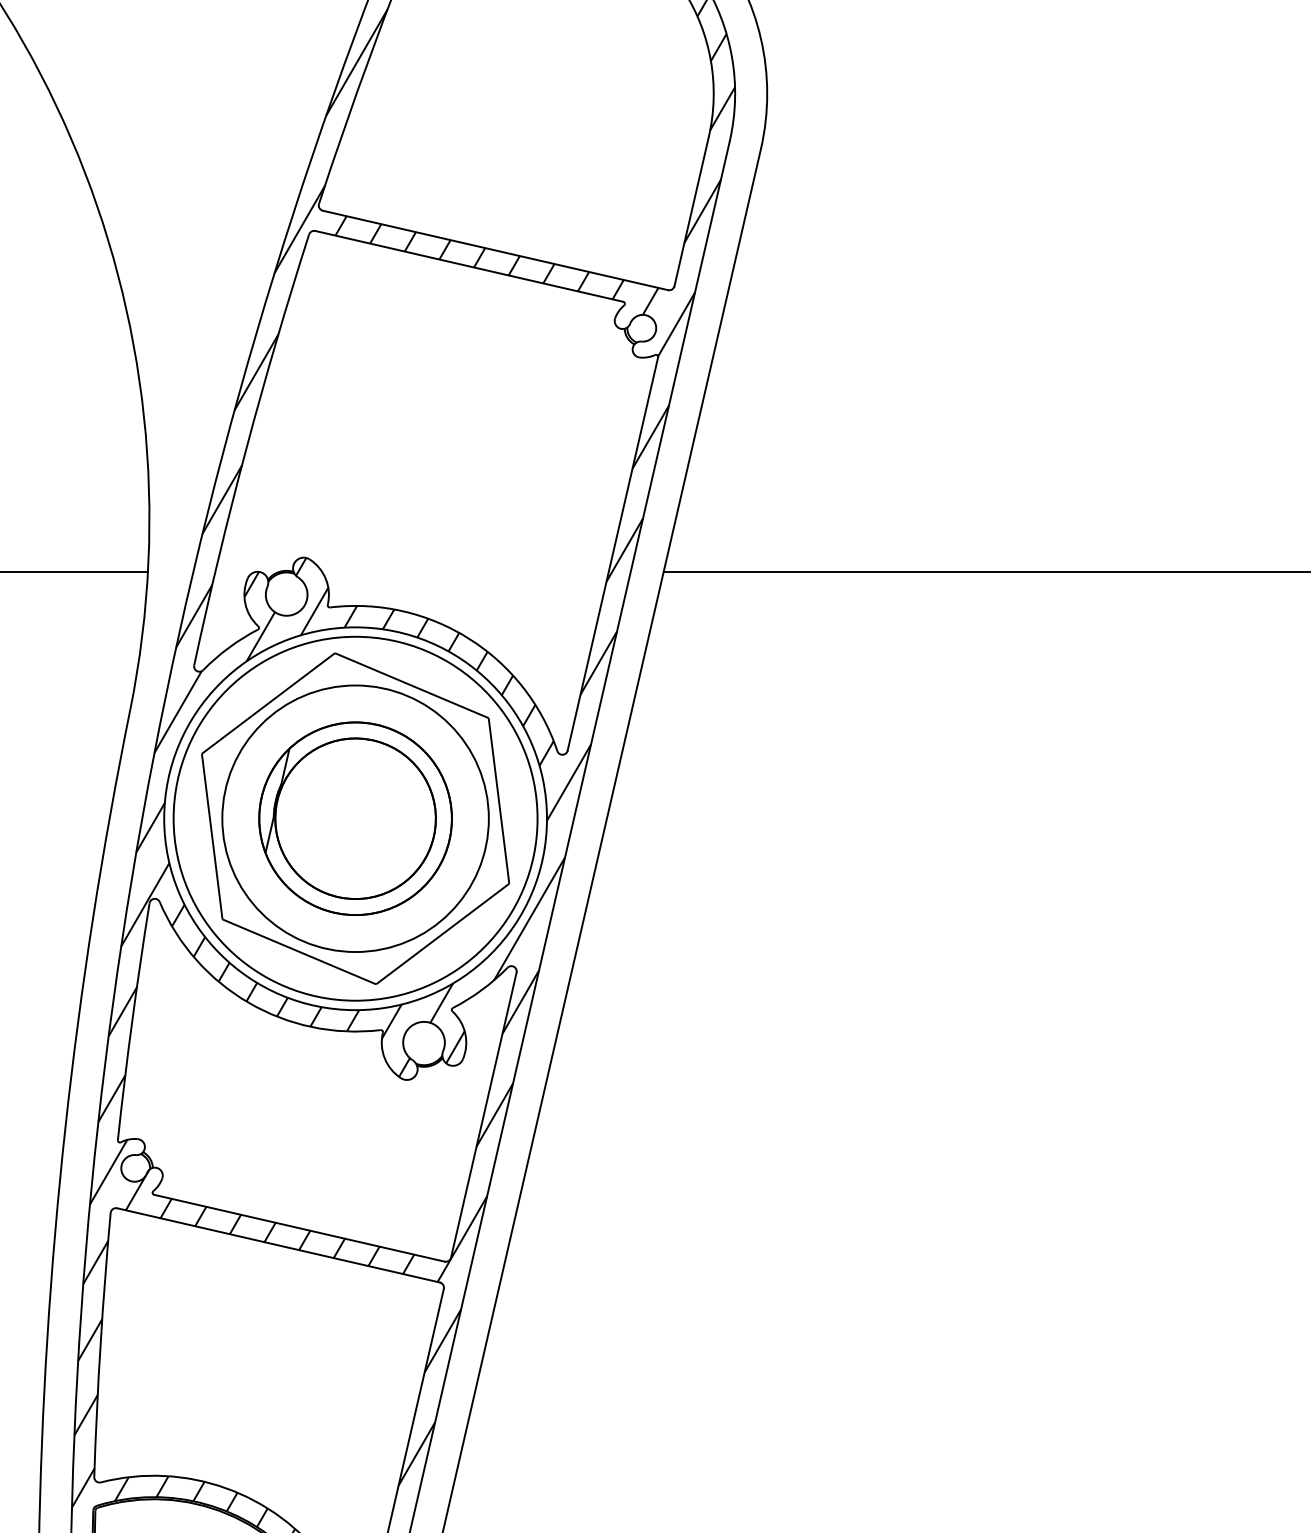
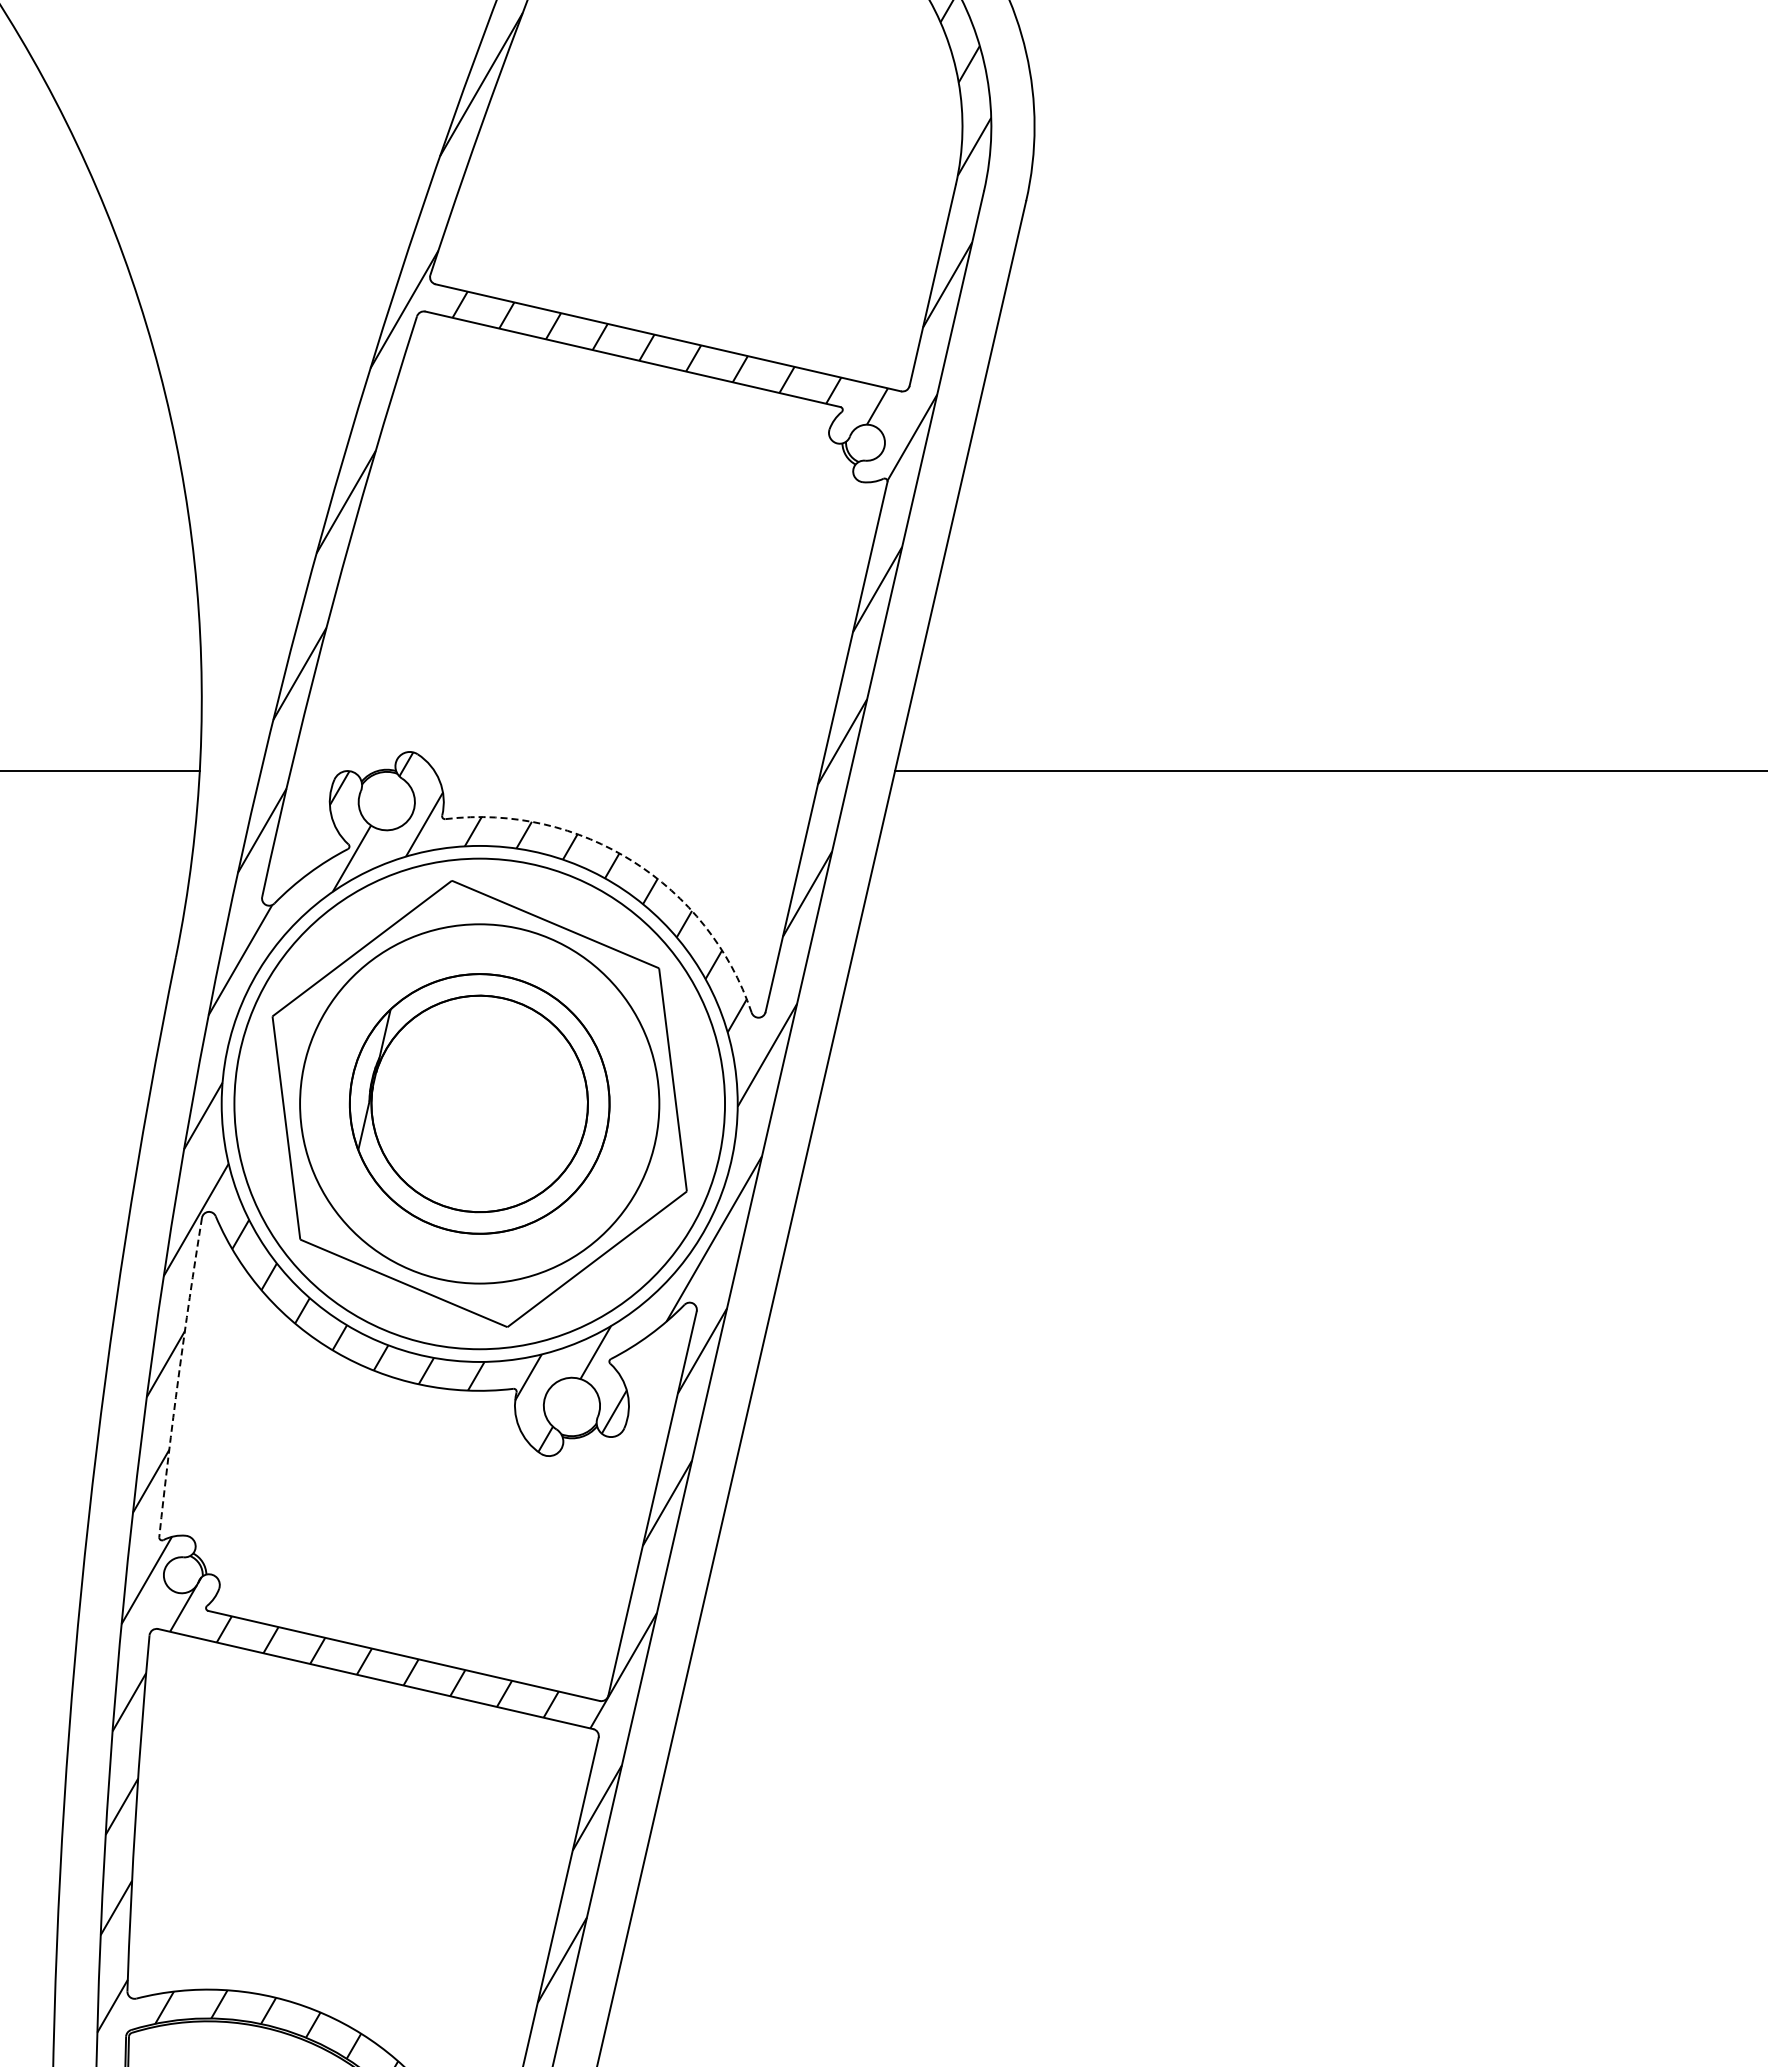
arc: (469, 638) -> (633, 861), solid -> dashed
arc: (132, 1021) -> (178, 1377), solid -> dashed

